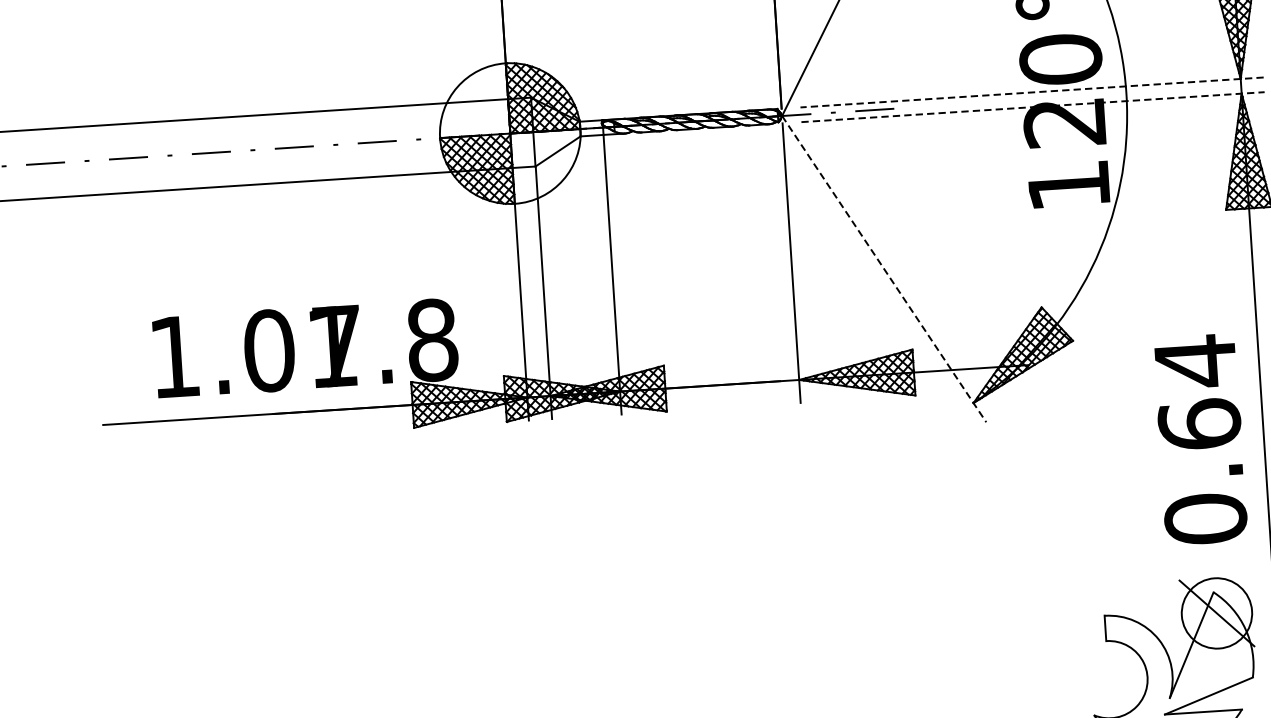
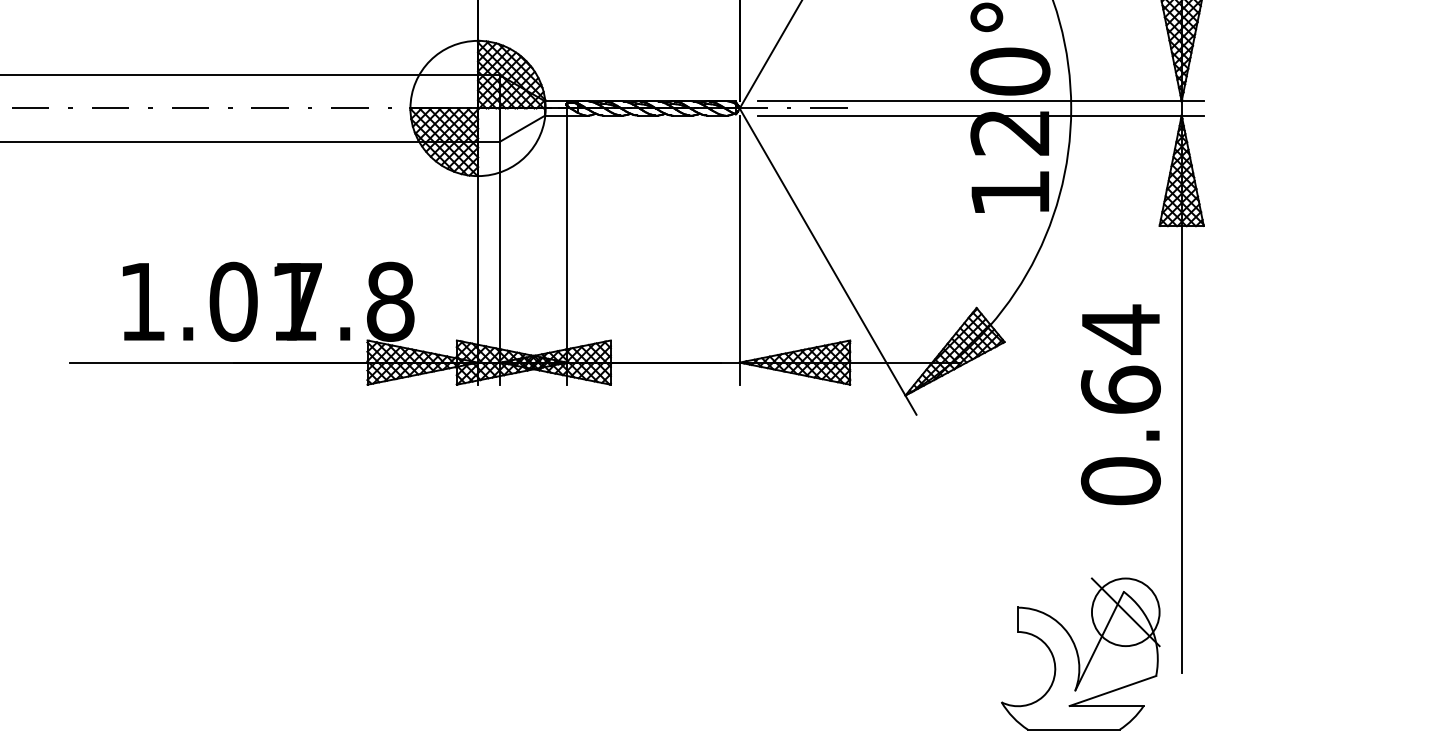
line: (1031, 92) -> (980, 101), dashed -> solid
line: (1032, 107) -> (980, 115), dashed -> solid
line: (884, 268) -> (828, 261), dashed -> solid
text: (1200, 439) -> (1120, 404), moved

